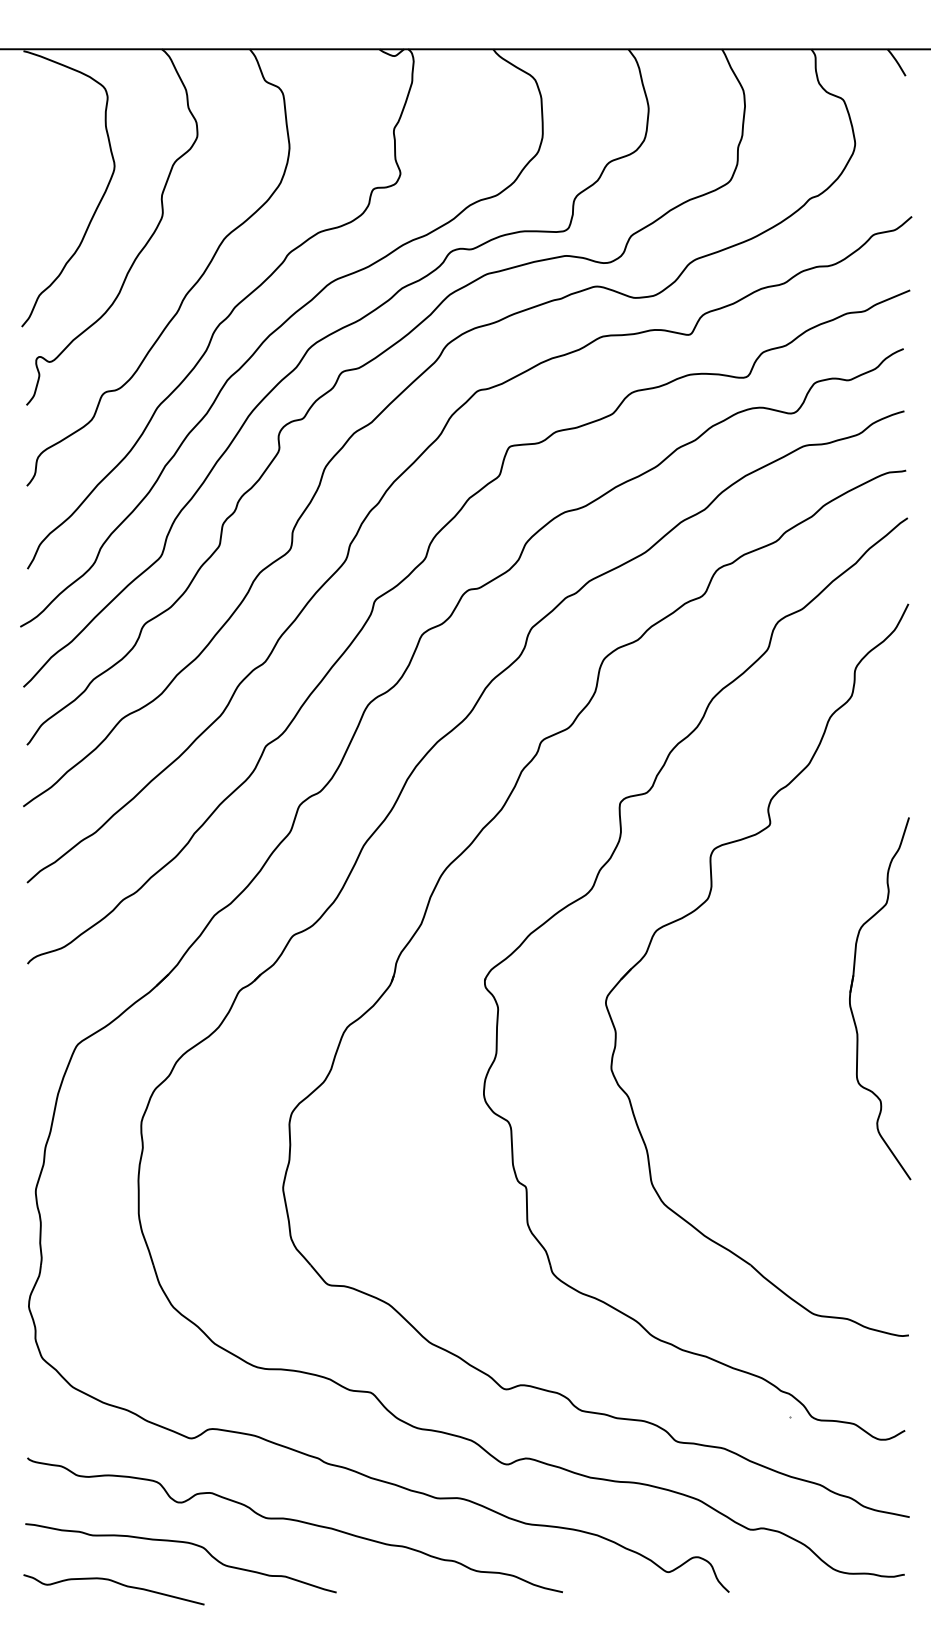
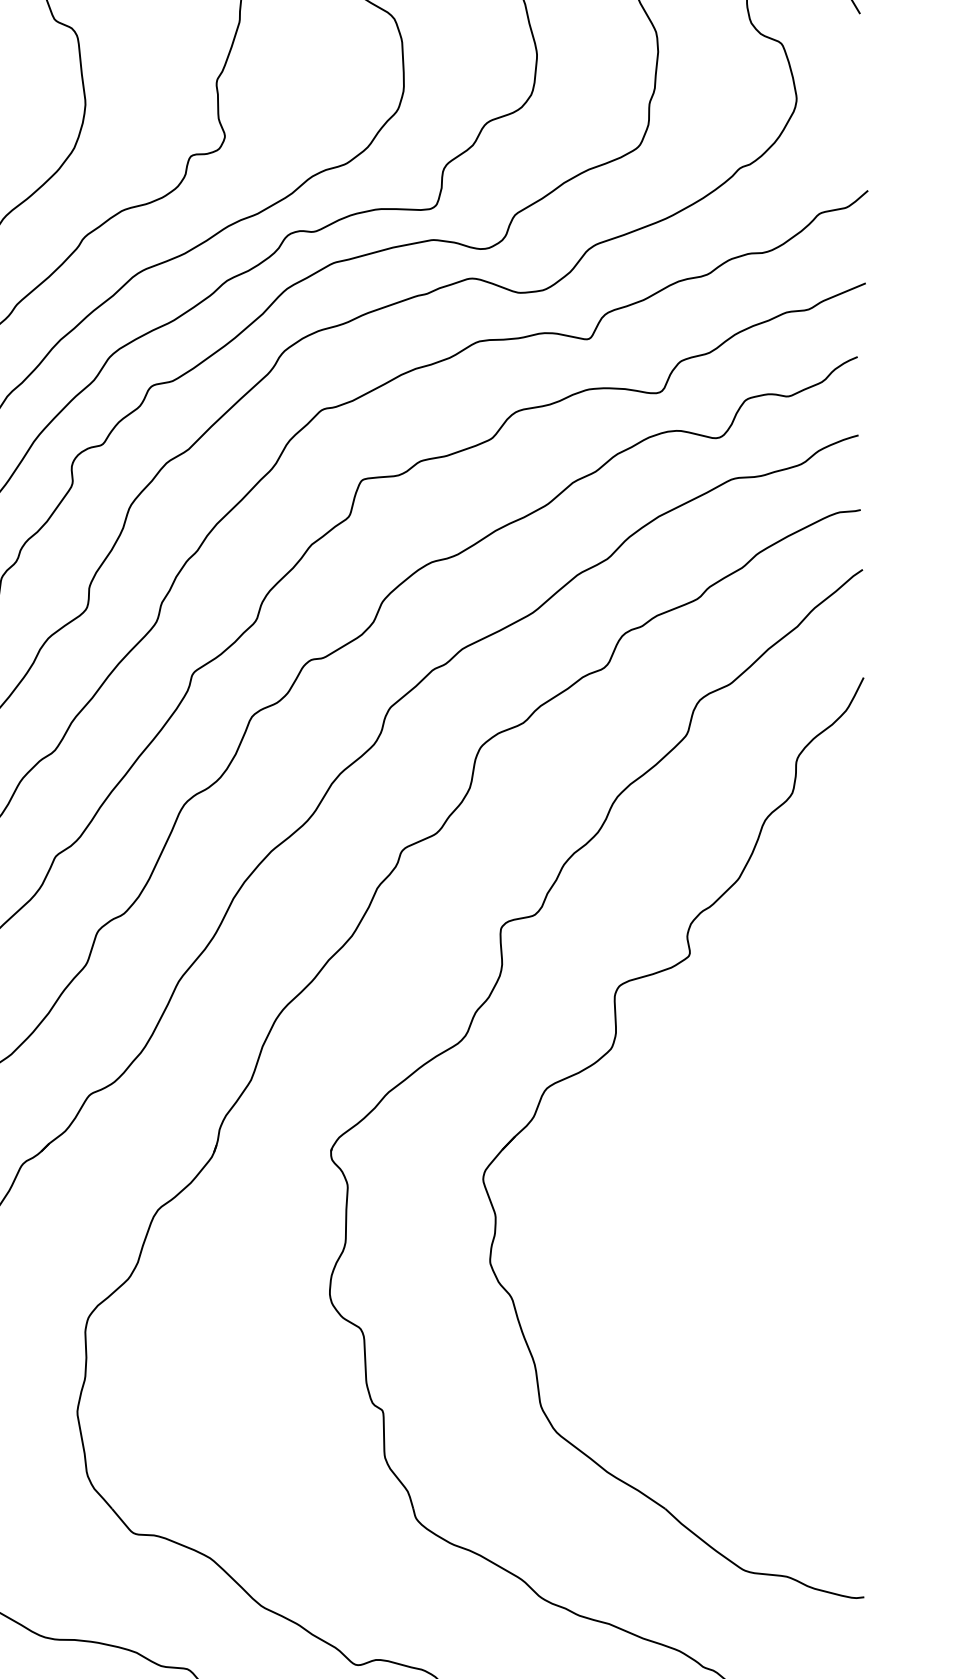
part: (851, 994) -> (792, 1168), removed

